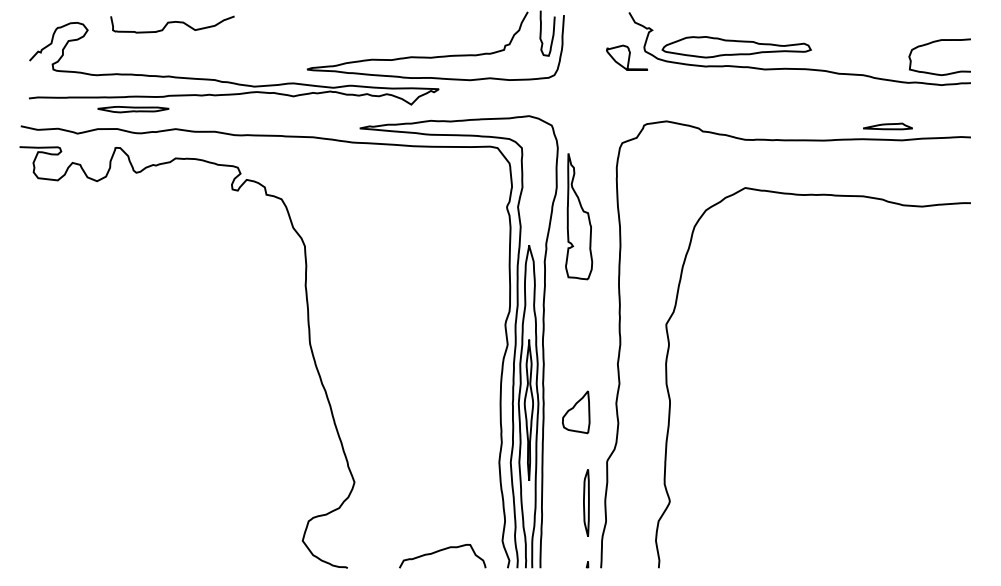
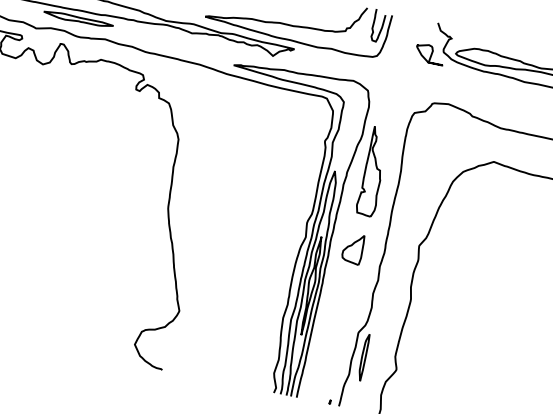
part: (133, 109) -> (78, 19), size x1.4
part: (579, 216) -> (373, 171), moved
part: (576, 412) -> (353, 248), moved
part: (586, 502) -> (363, 357), moved
curve: (440, 551) -> (229, 371), removed

